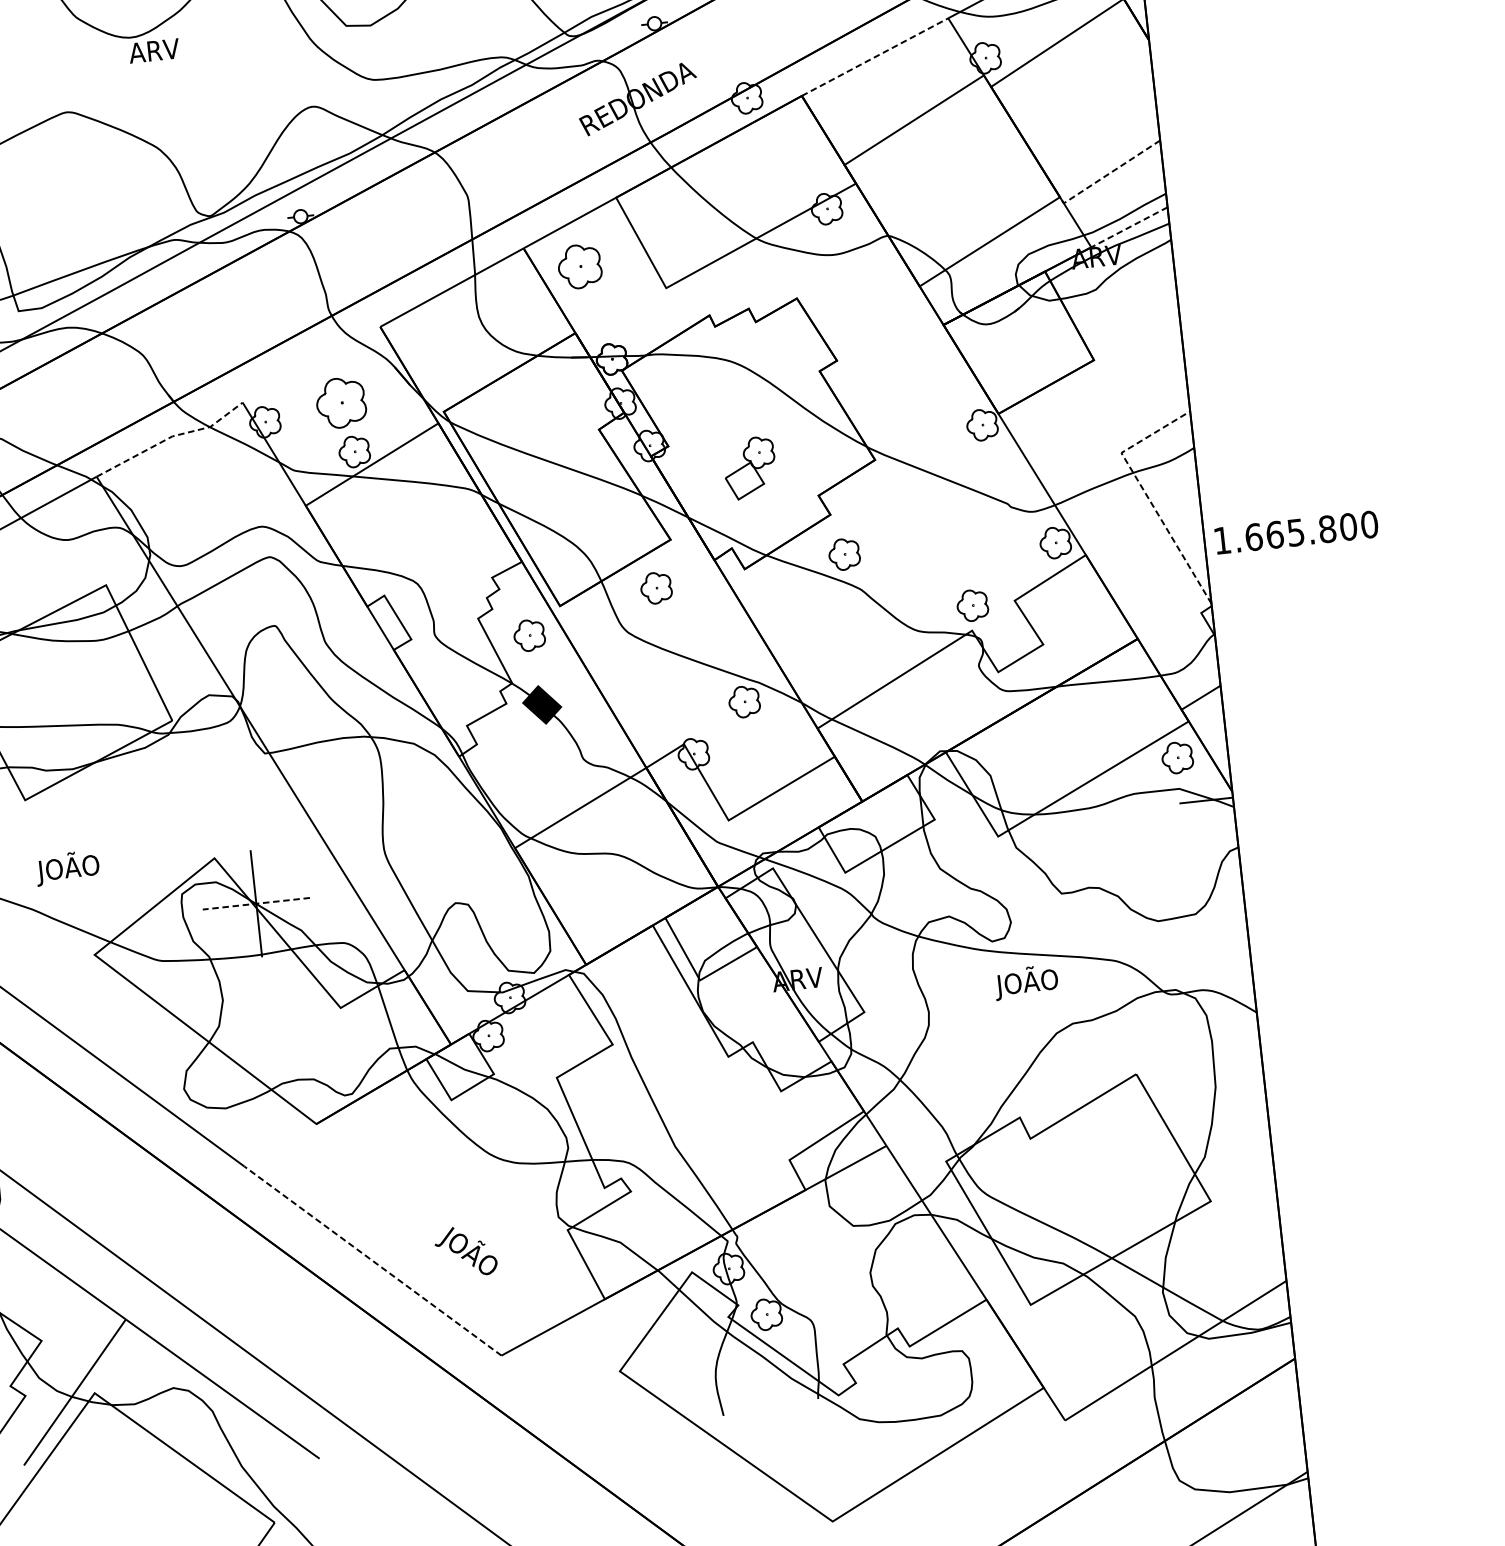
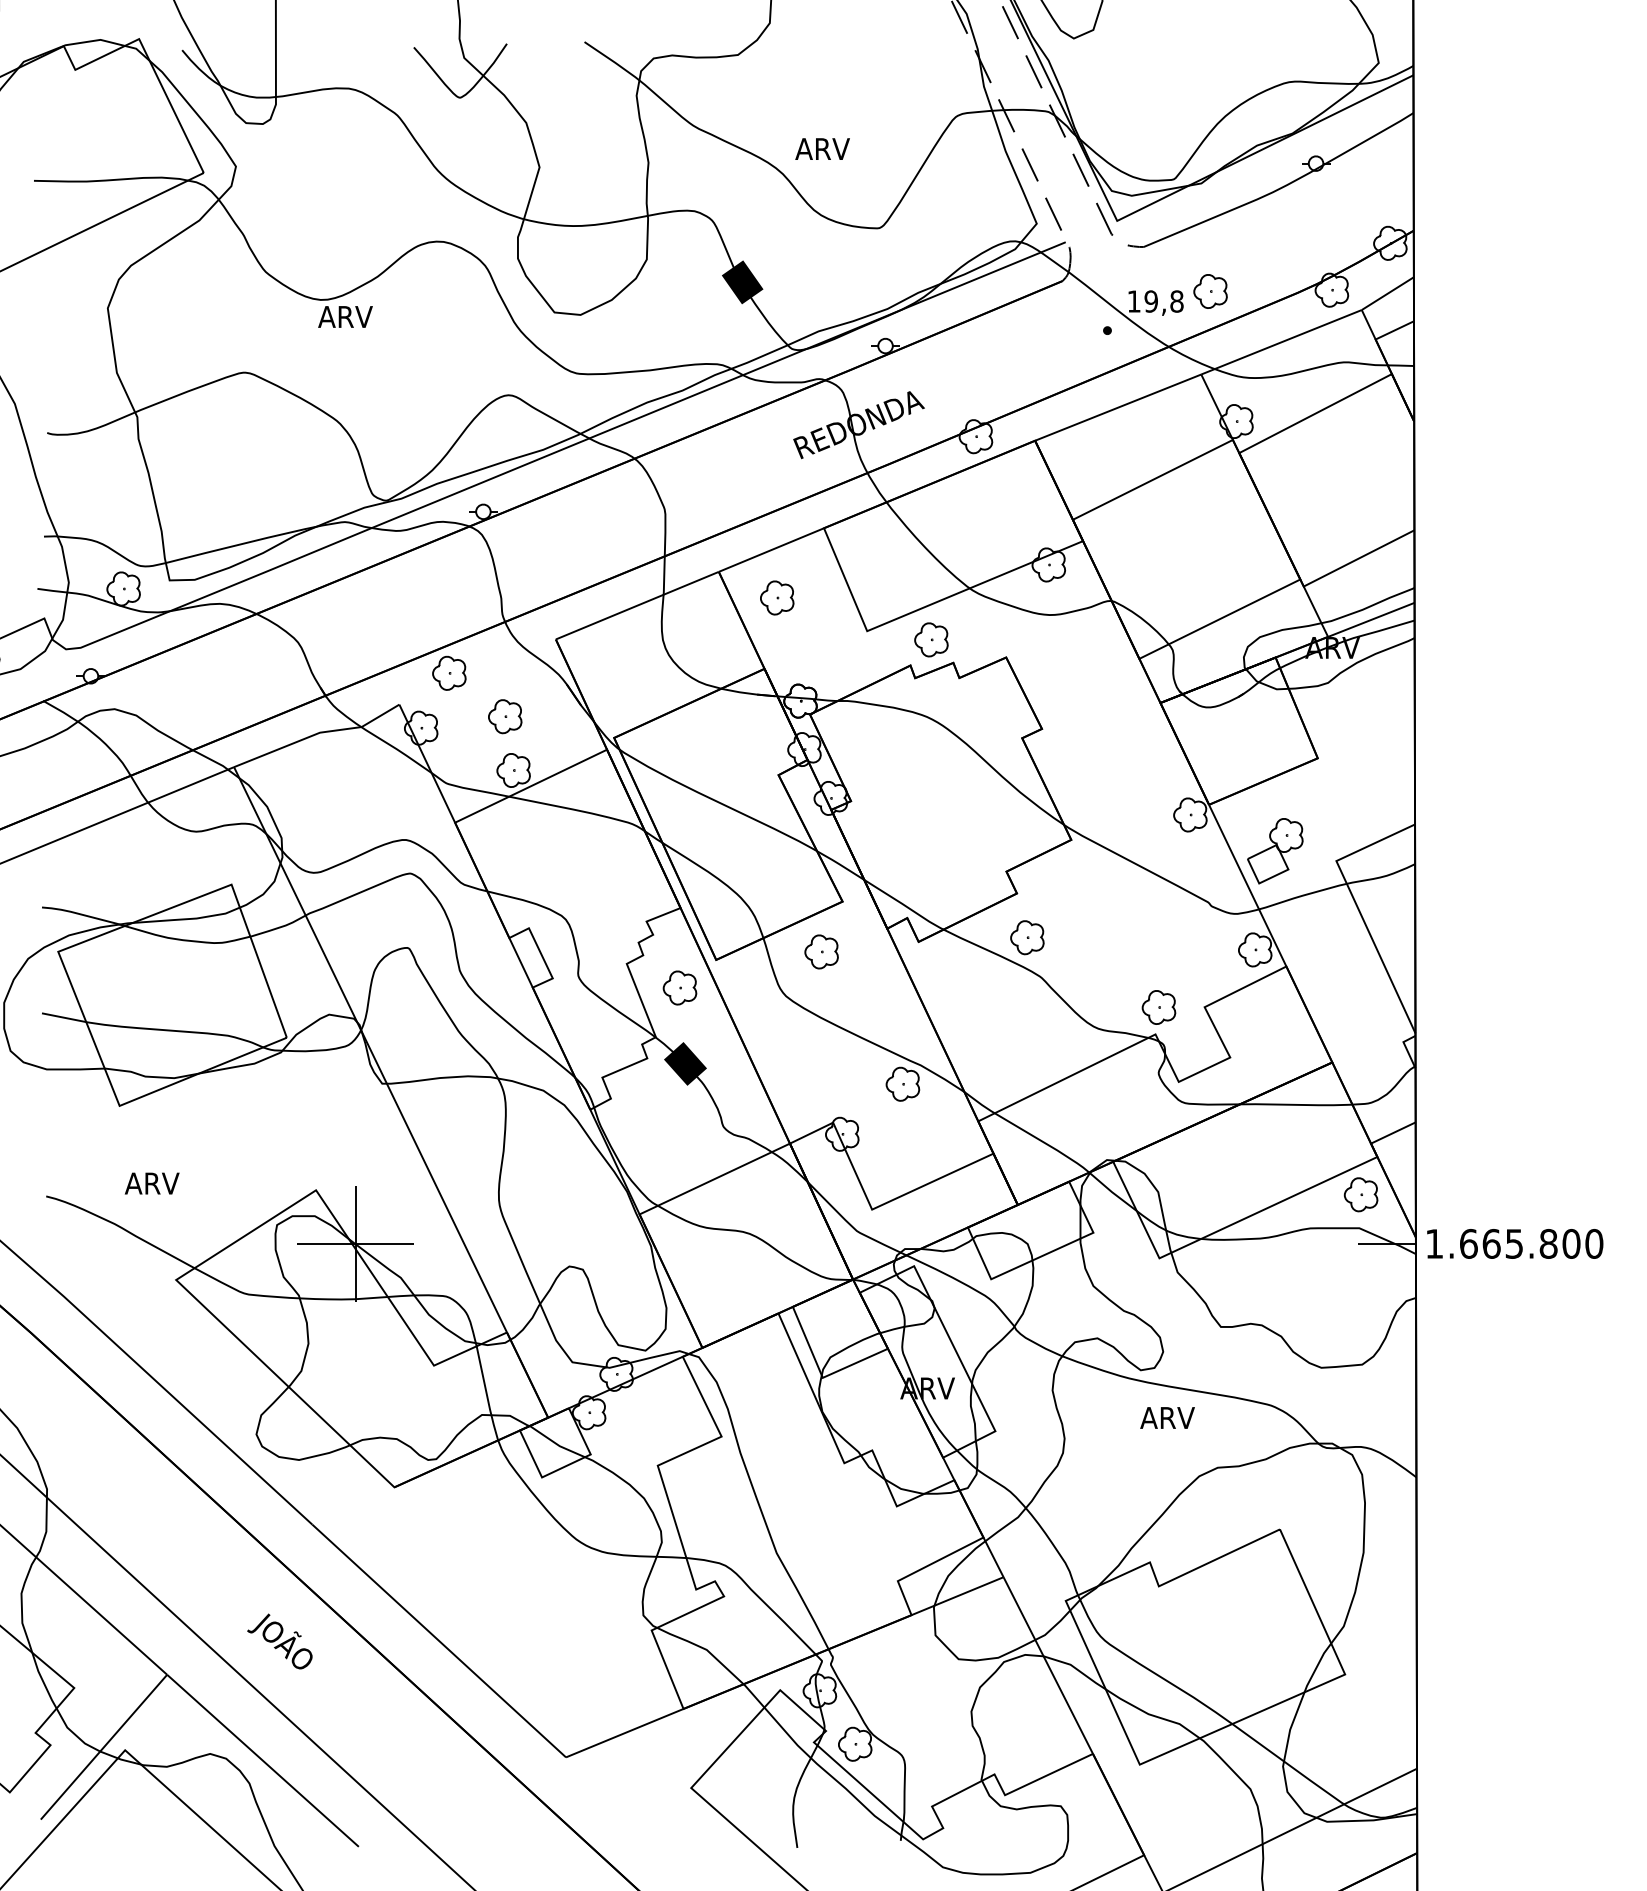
line: (875, 56) -> (1118, 407), dashed -> solid
line: (1108, 174) -> (1355, 560), dashed -> solid
line: (1128, 227) -> (1370, 620), dashed -> solid
part: (580, 266) -> (777, 597), size x0.71
part: (726, 289) -> (931, 639), added
part: (285, 368) -> (449, 672), added
part: (341, 402) -> (505, 716), size x0.62
line: (171, 437) -> (318, 733), dashed -> solid
part: (750, 468) -> (1275, 851), moved
line: (1145, 493) -> (1357, 907), dashed -> solid
text: (1296, 532) -> (1515, 1243), moved
text: (67, 867) -> (157, 1183), JOÃO -> ARV
line: (256, 903) -> (355, 1243), dashed -> solid
text: (1026, 981) -> (1172, 1417), JOÃO -> ARV
text: (465, 1251) -> (279, 1641), moved
line: (372, 1260) -> (438, 1640), dashed -> solid

